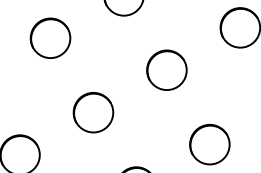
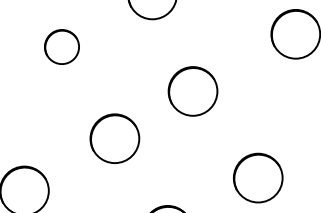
part: (50, 37) -> (61, 46), size x0.7
circle: (166, 69) -> (192, 90), moved

